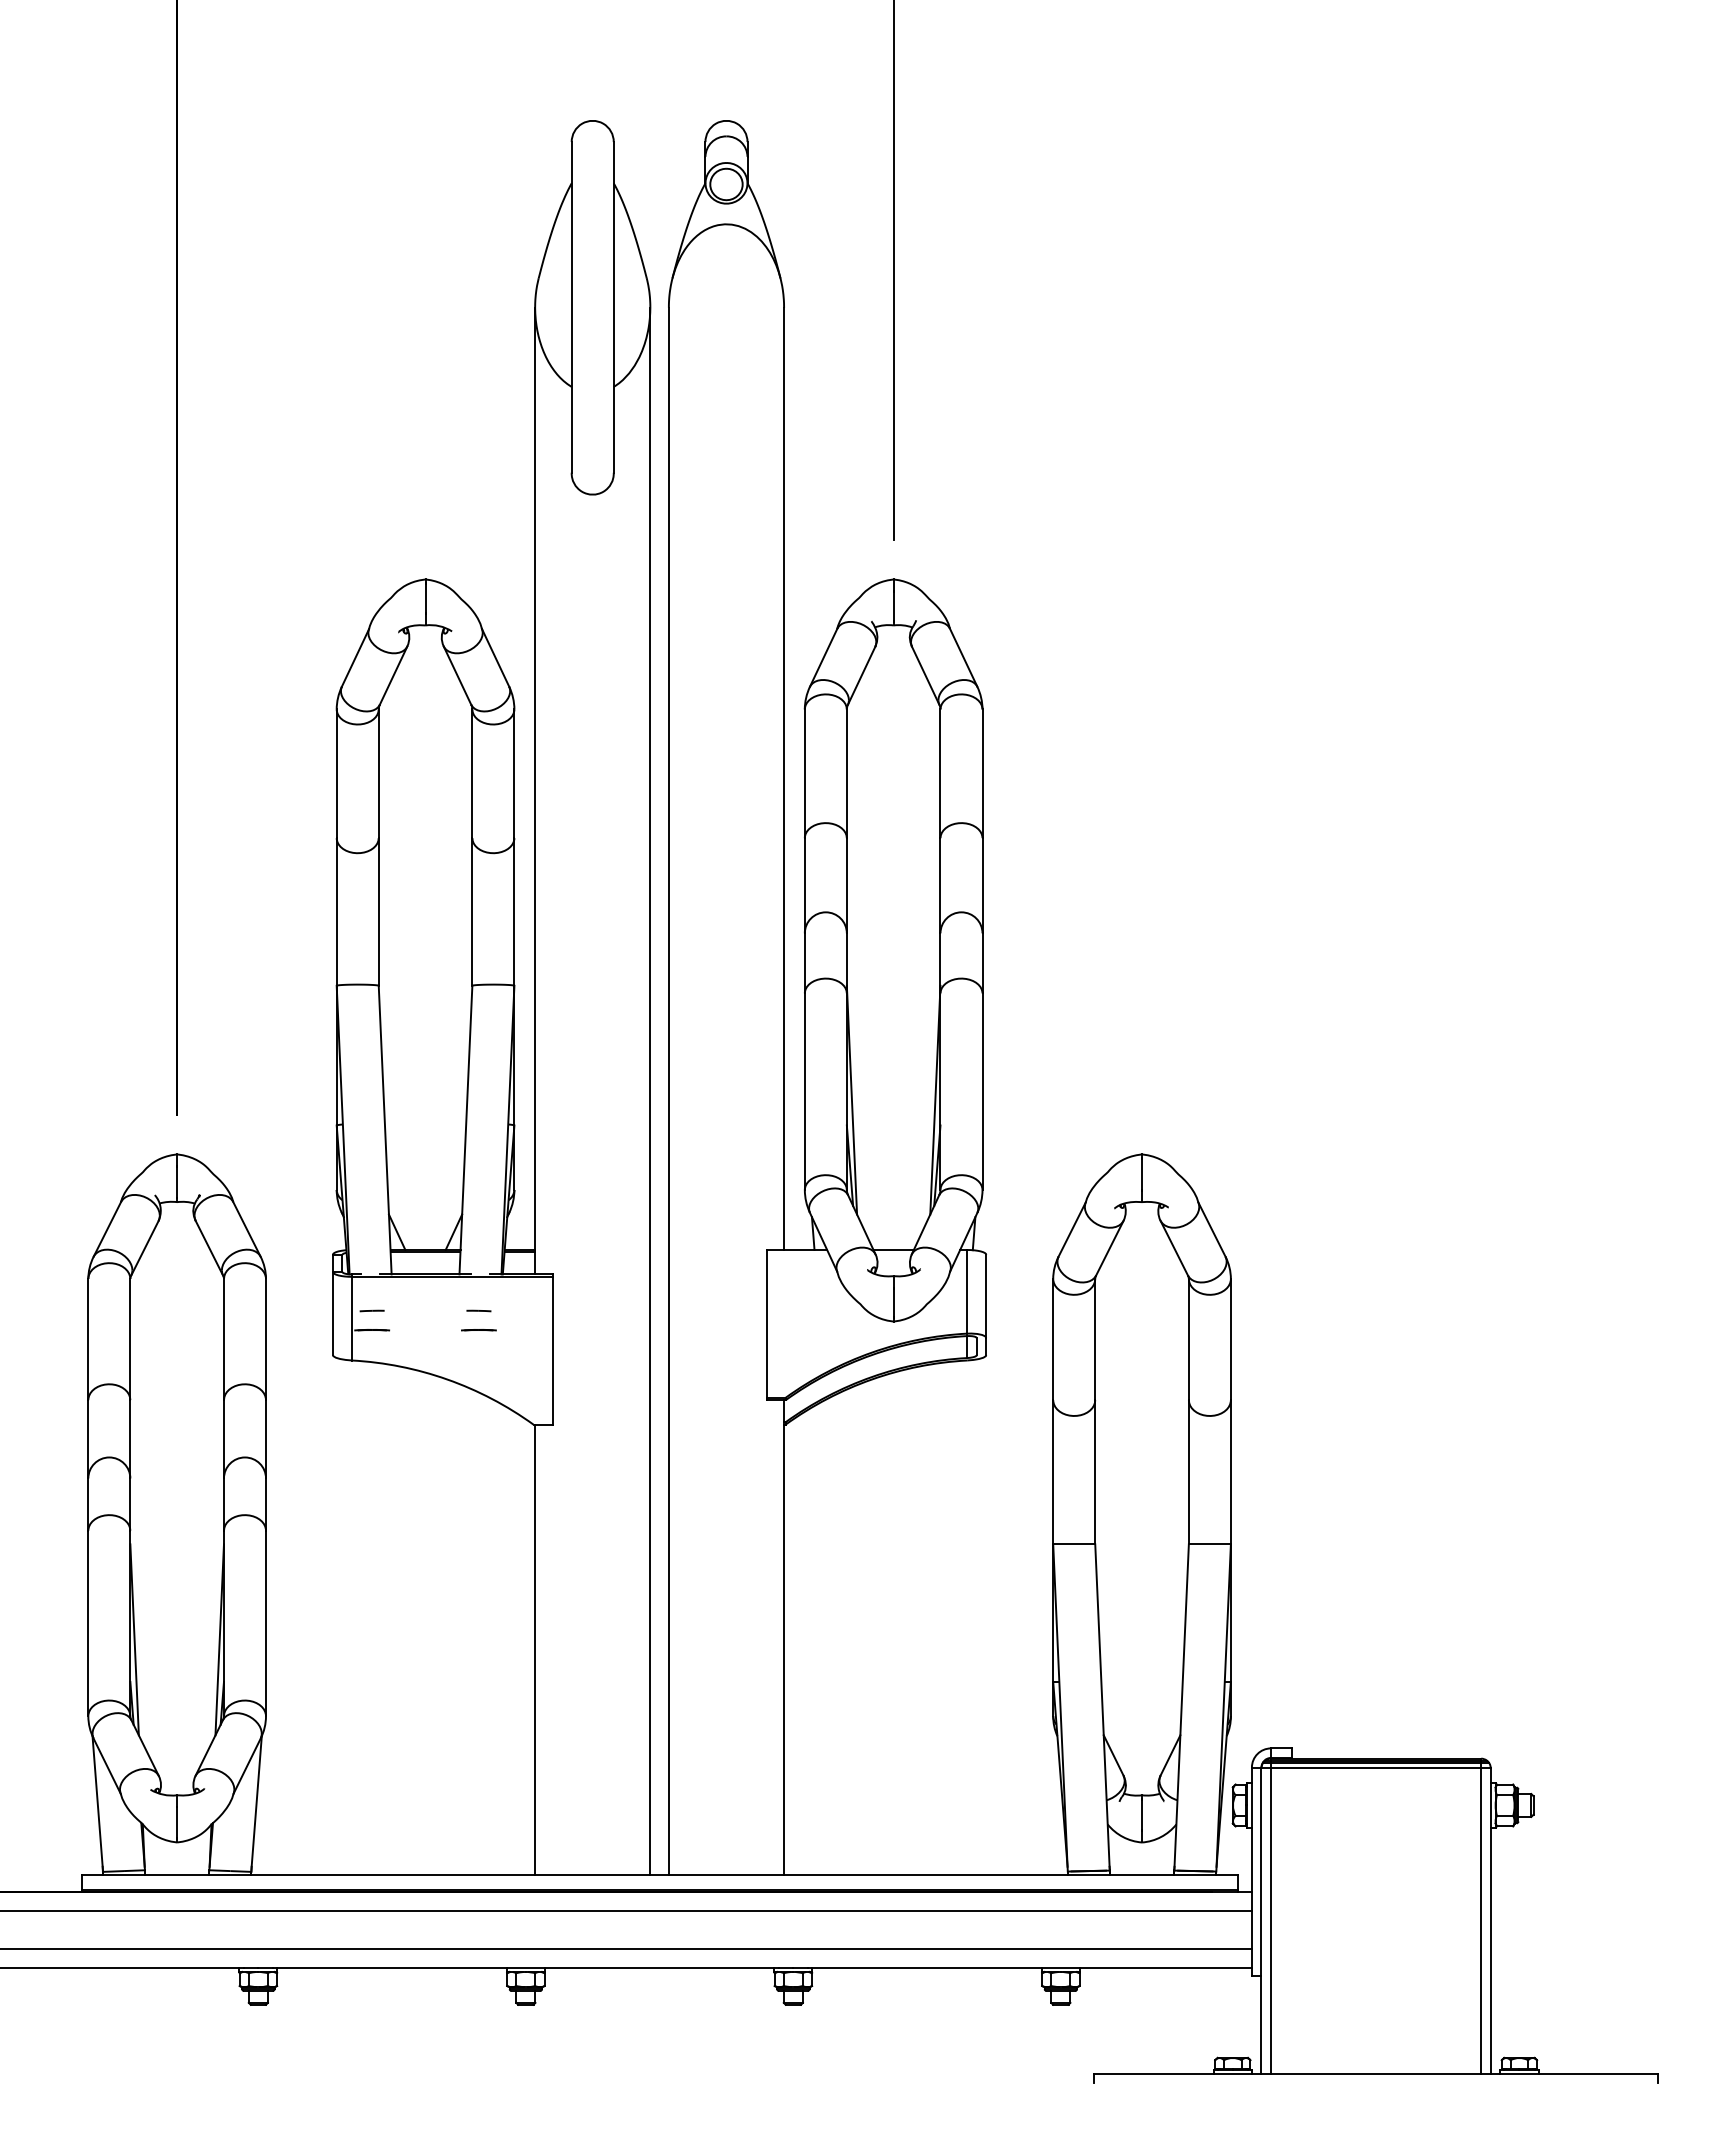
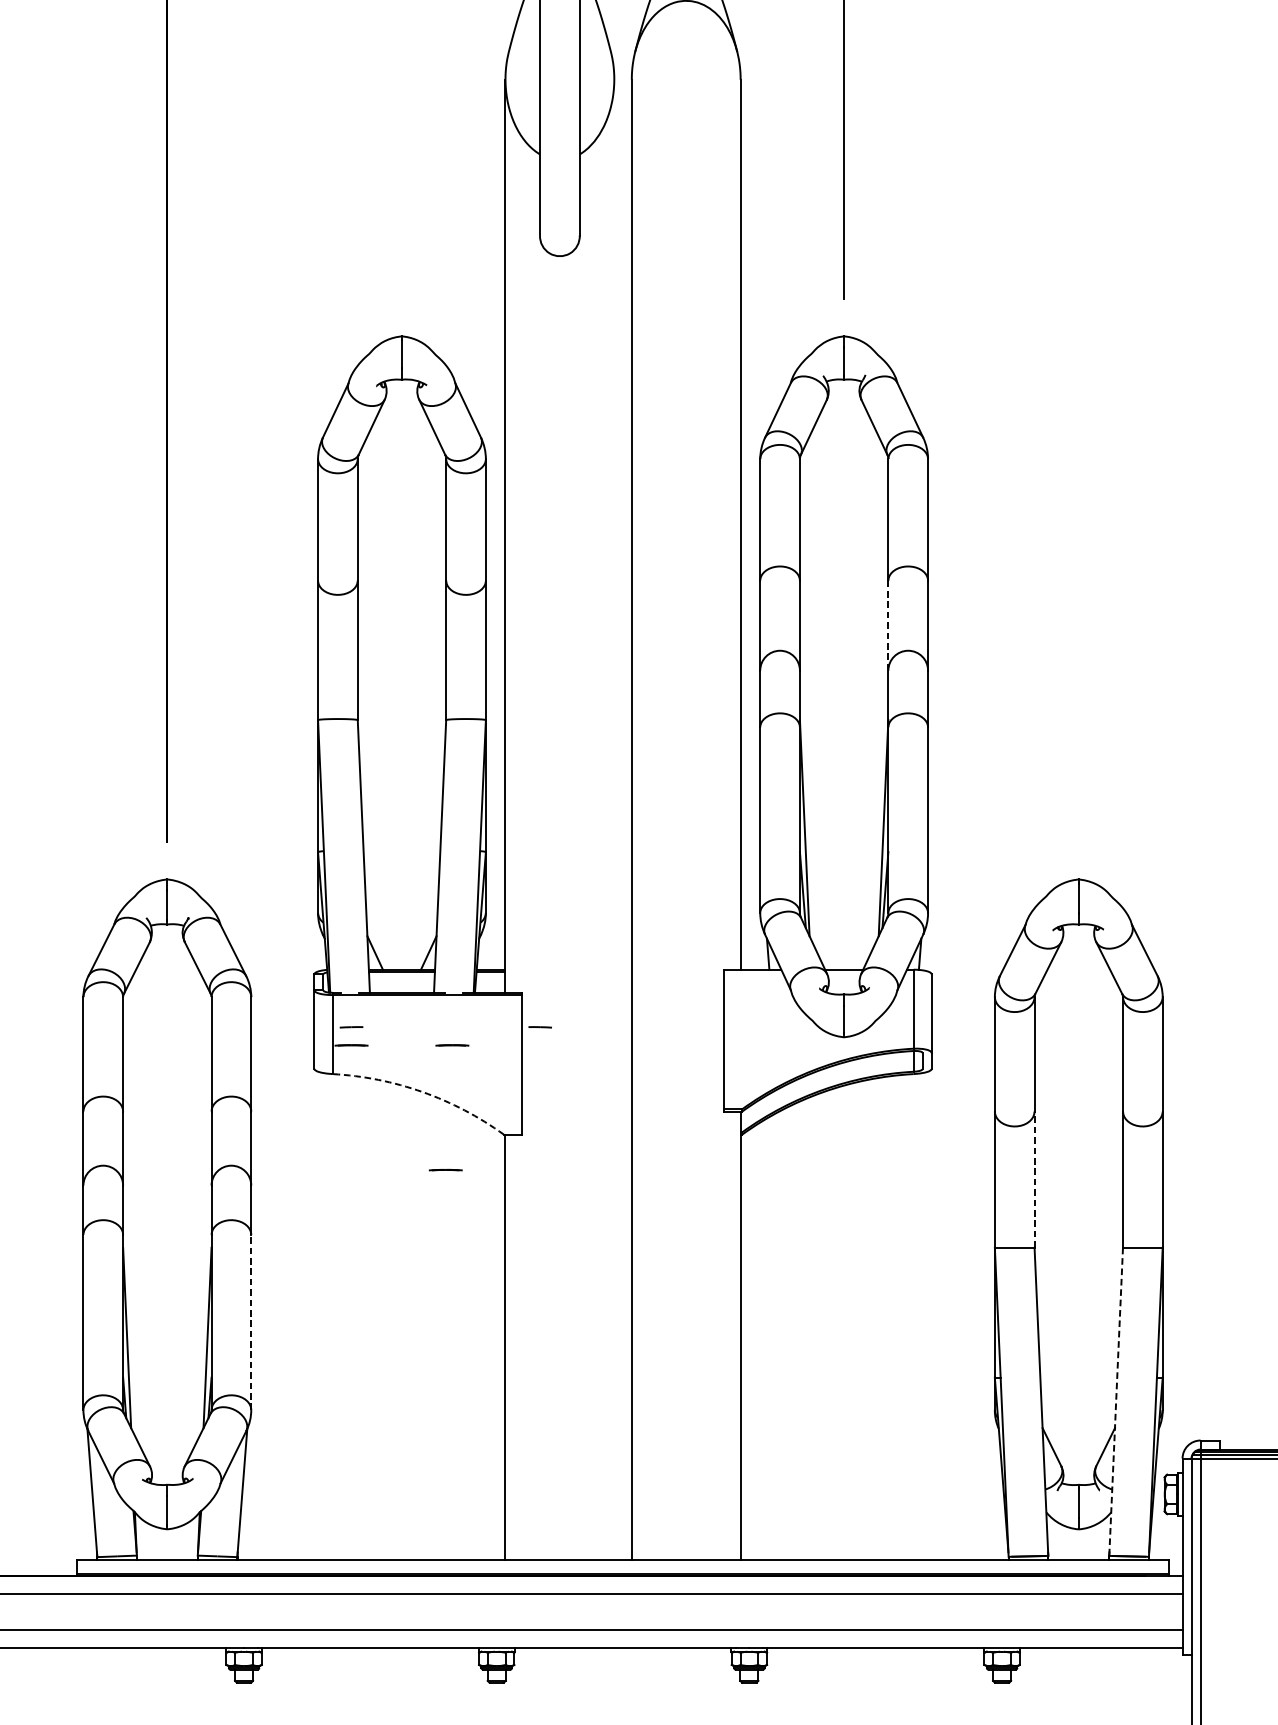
line: (940, 885) -> (888, 625), solid -> dashed
line: (650, 1090) -> (614, 819), removed
line: (478, 1310) -> (539, 1026), moved
arc: (447, 1379) -> (422, 1092), solid -> dashed
line: (471, 1462) -> (445, 1170), added
line: (1095, 1471) -> (1034, 1178), solid -> dashed
line: (266, 1623) -> (251, 1322), solid -> dashed
line: (1181, 1707) -> (1116, 1401), solid -> dashed

